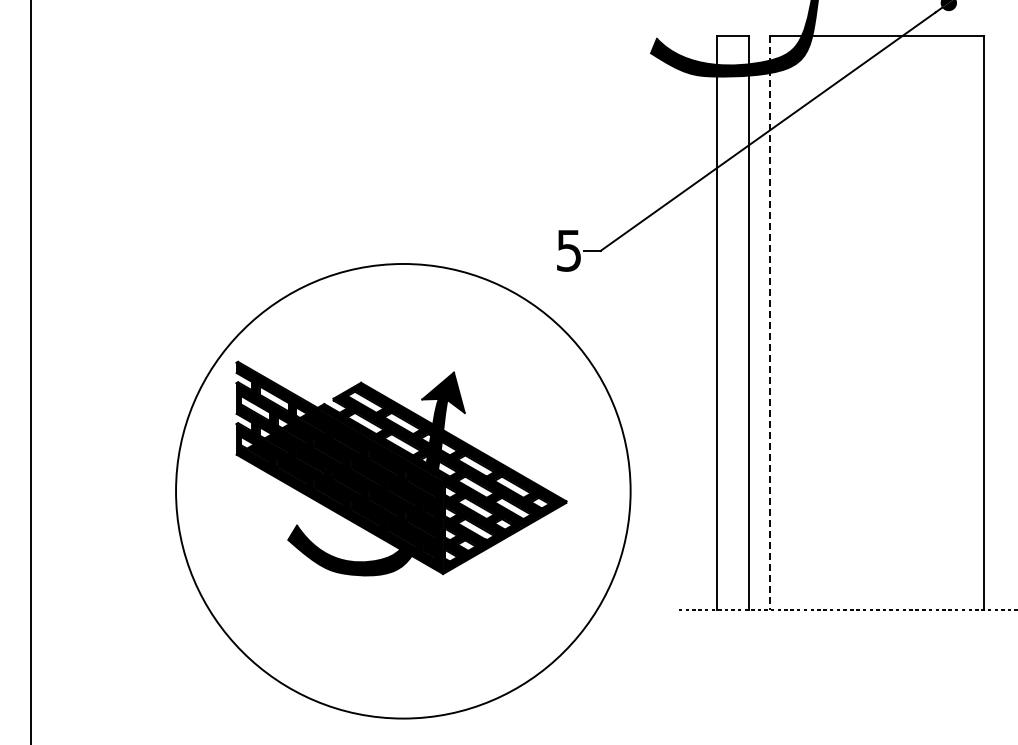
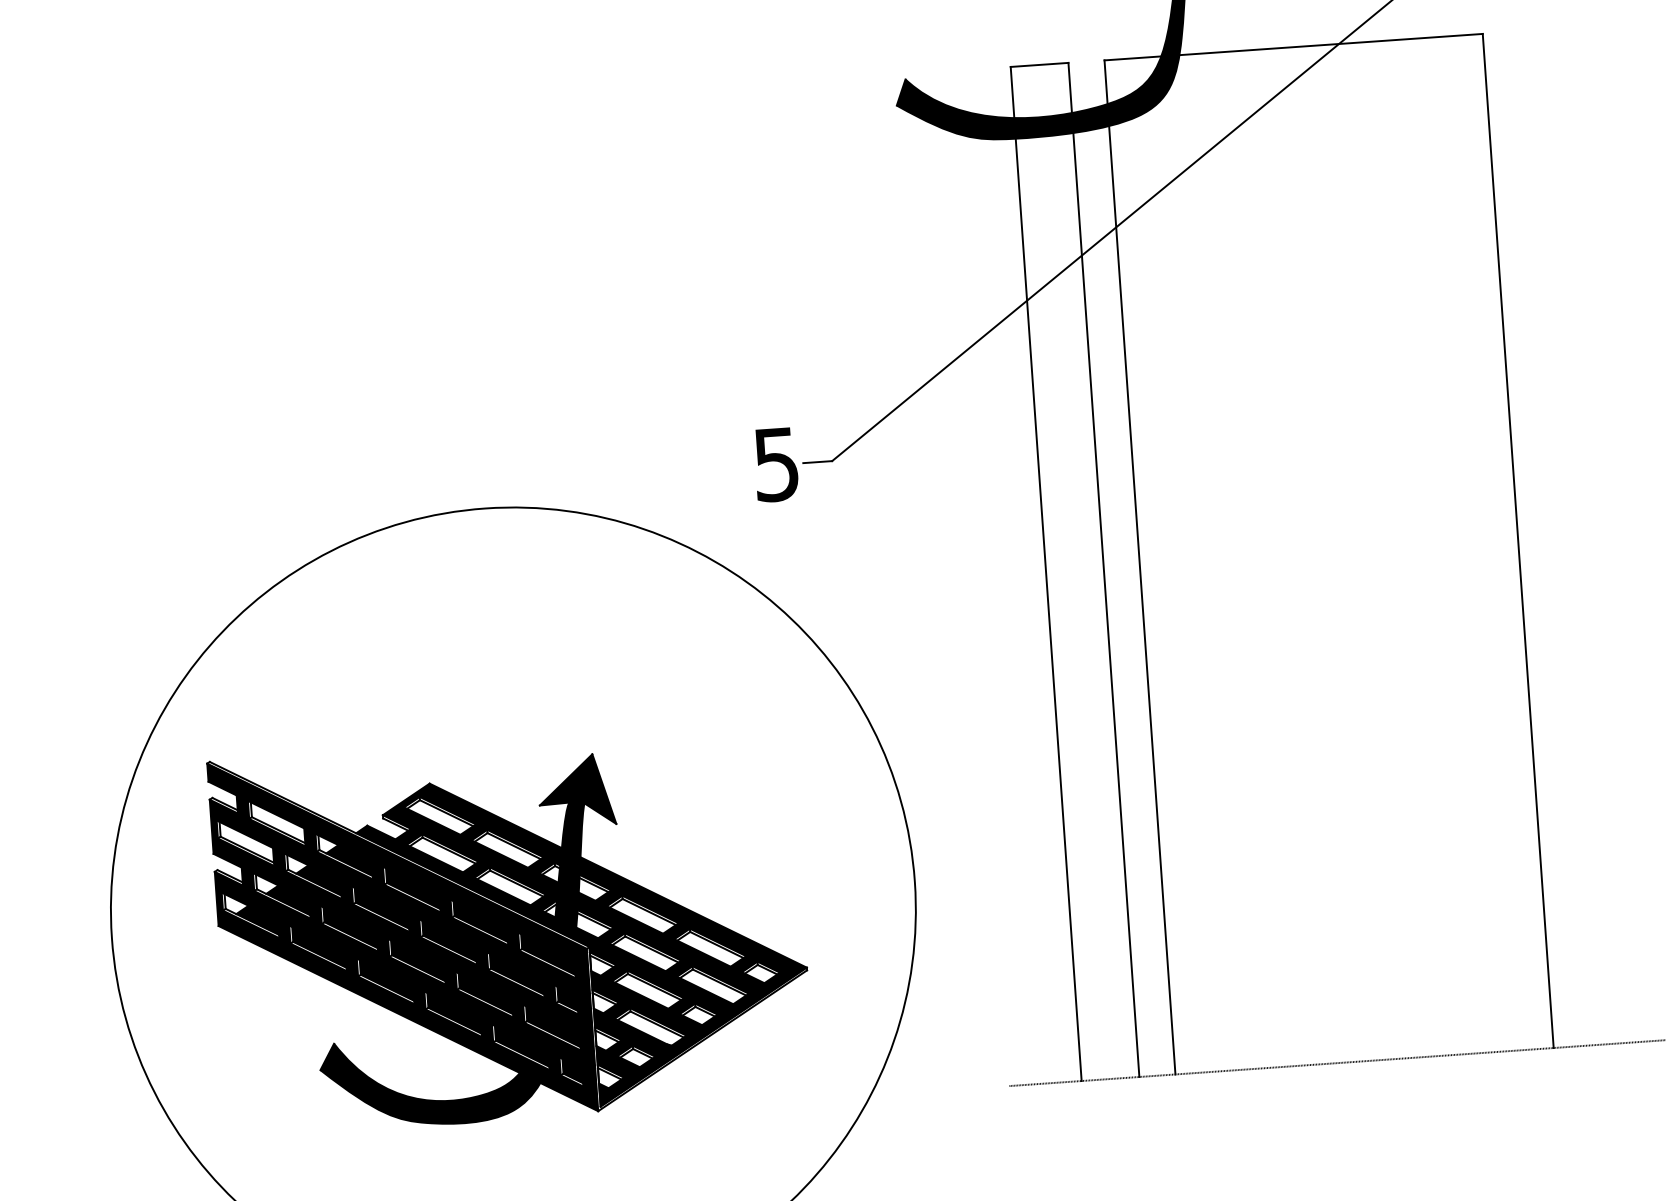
line: (769, 323) -> (1139, 568), dashed -> solid
part: (401, 468) -> (511, 930), moved

